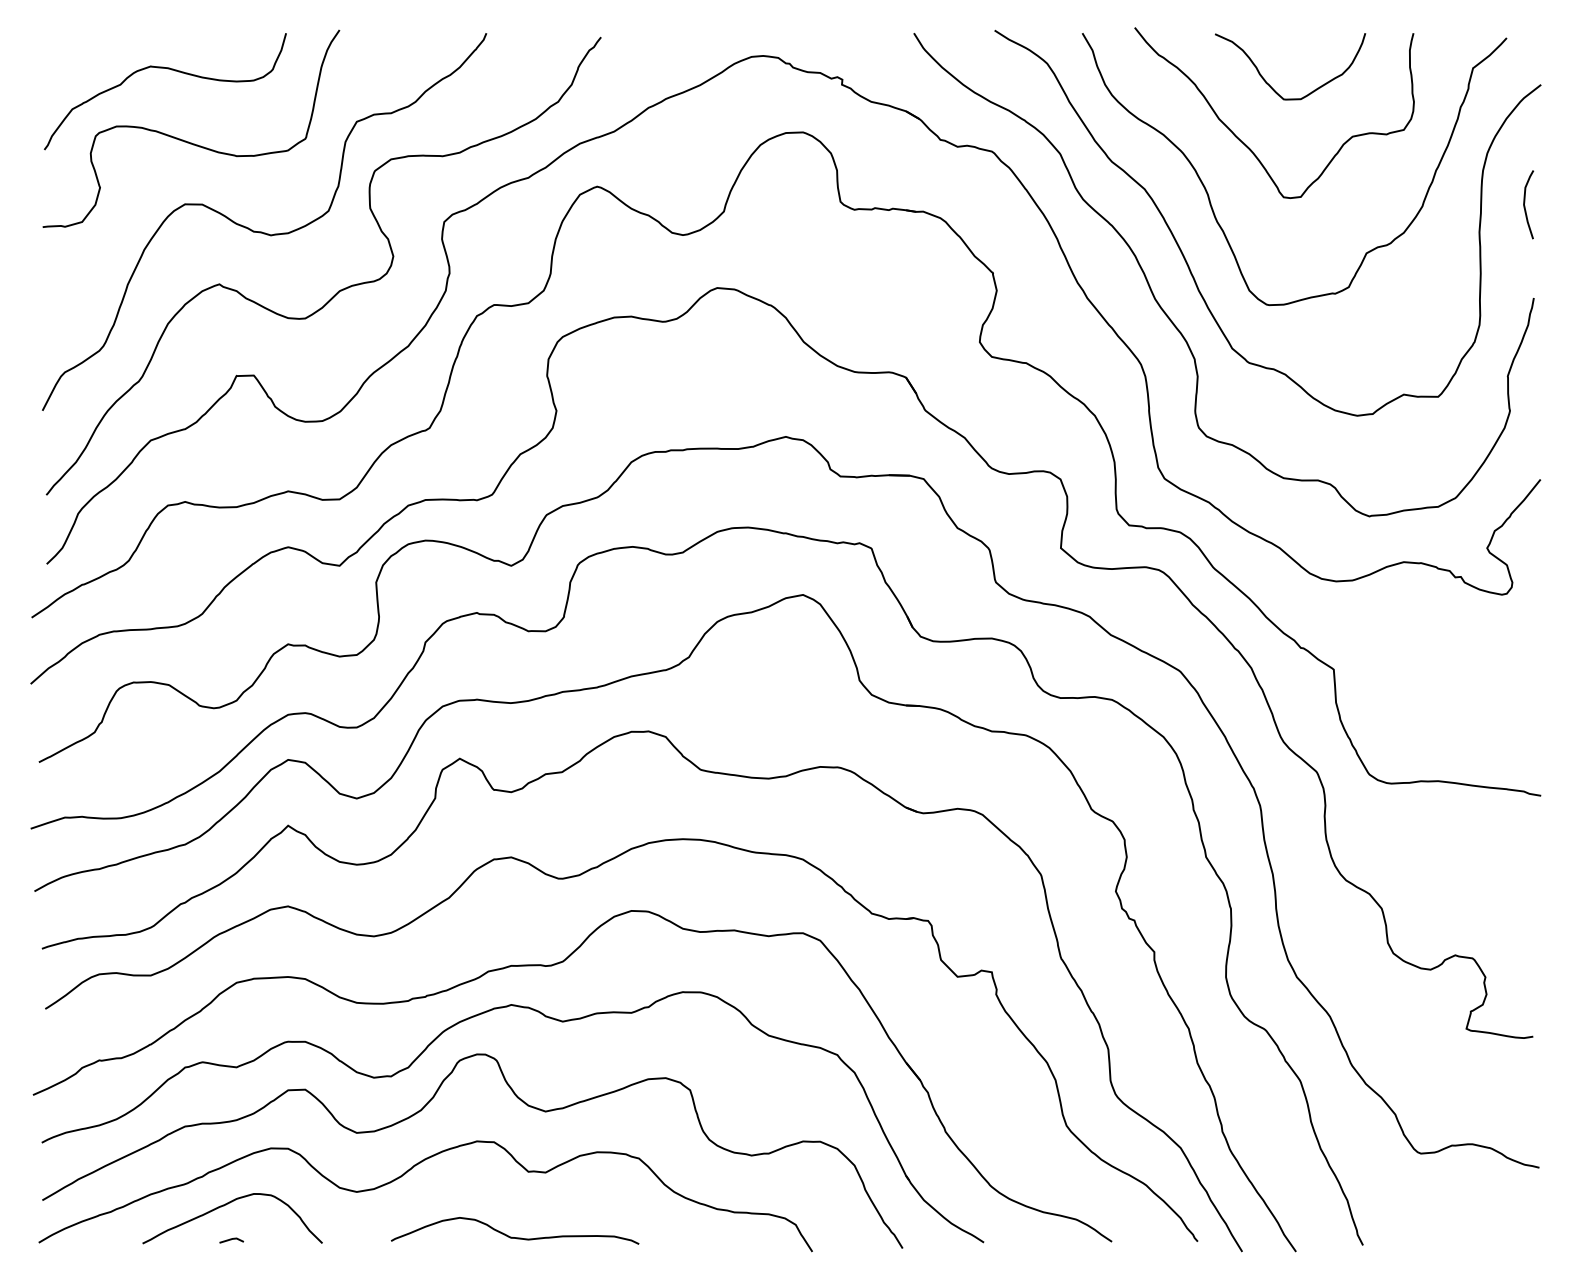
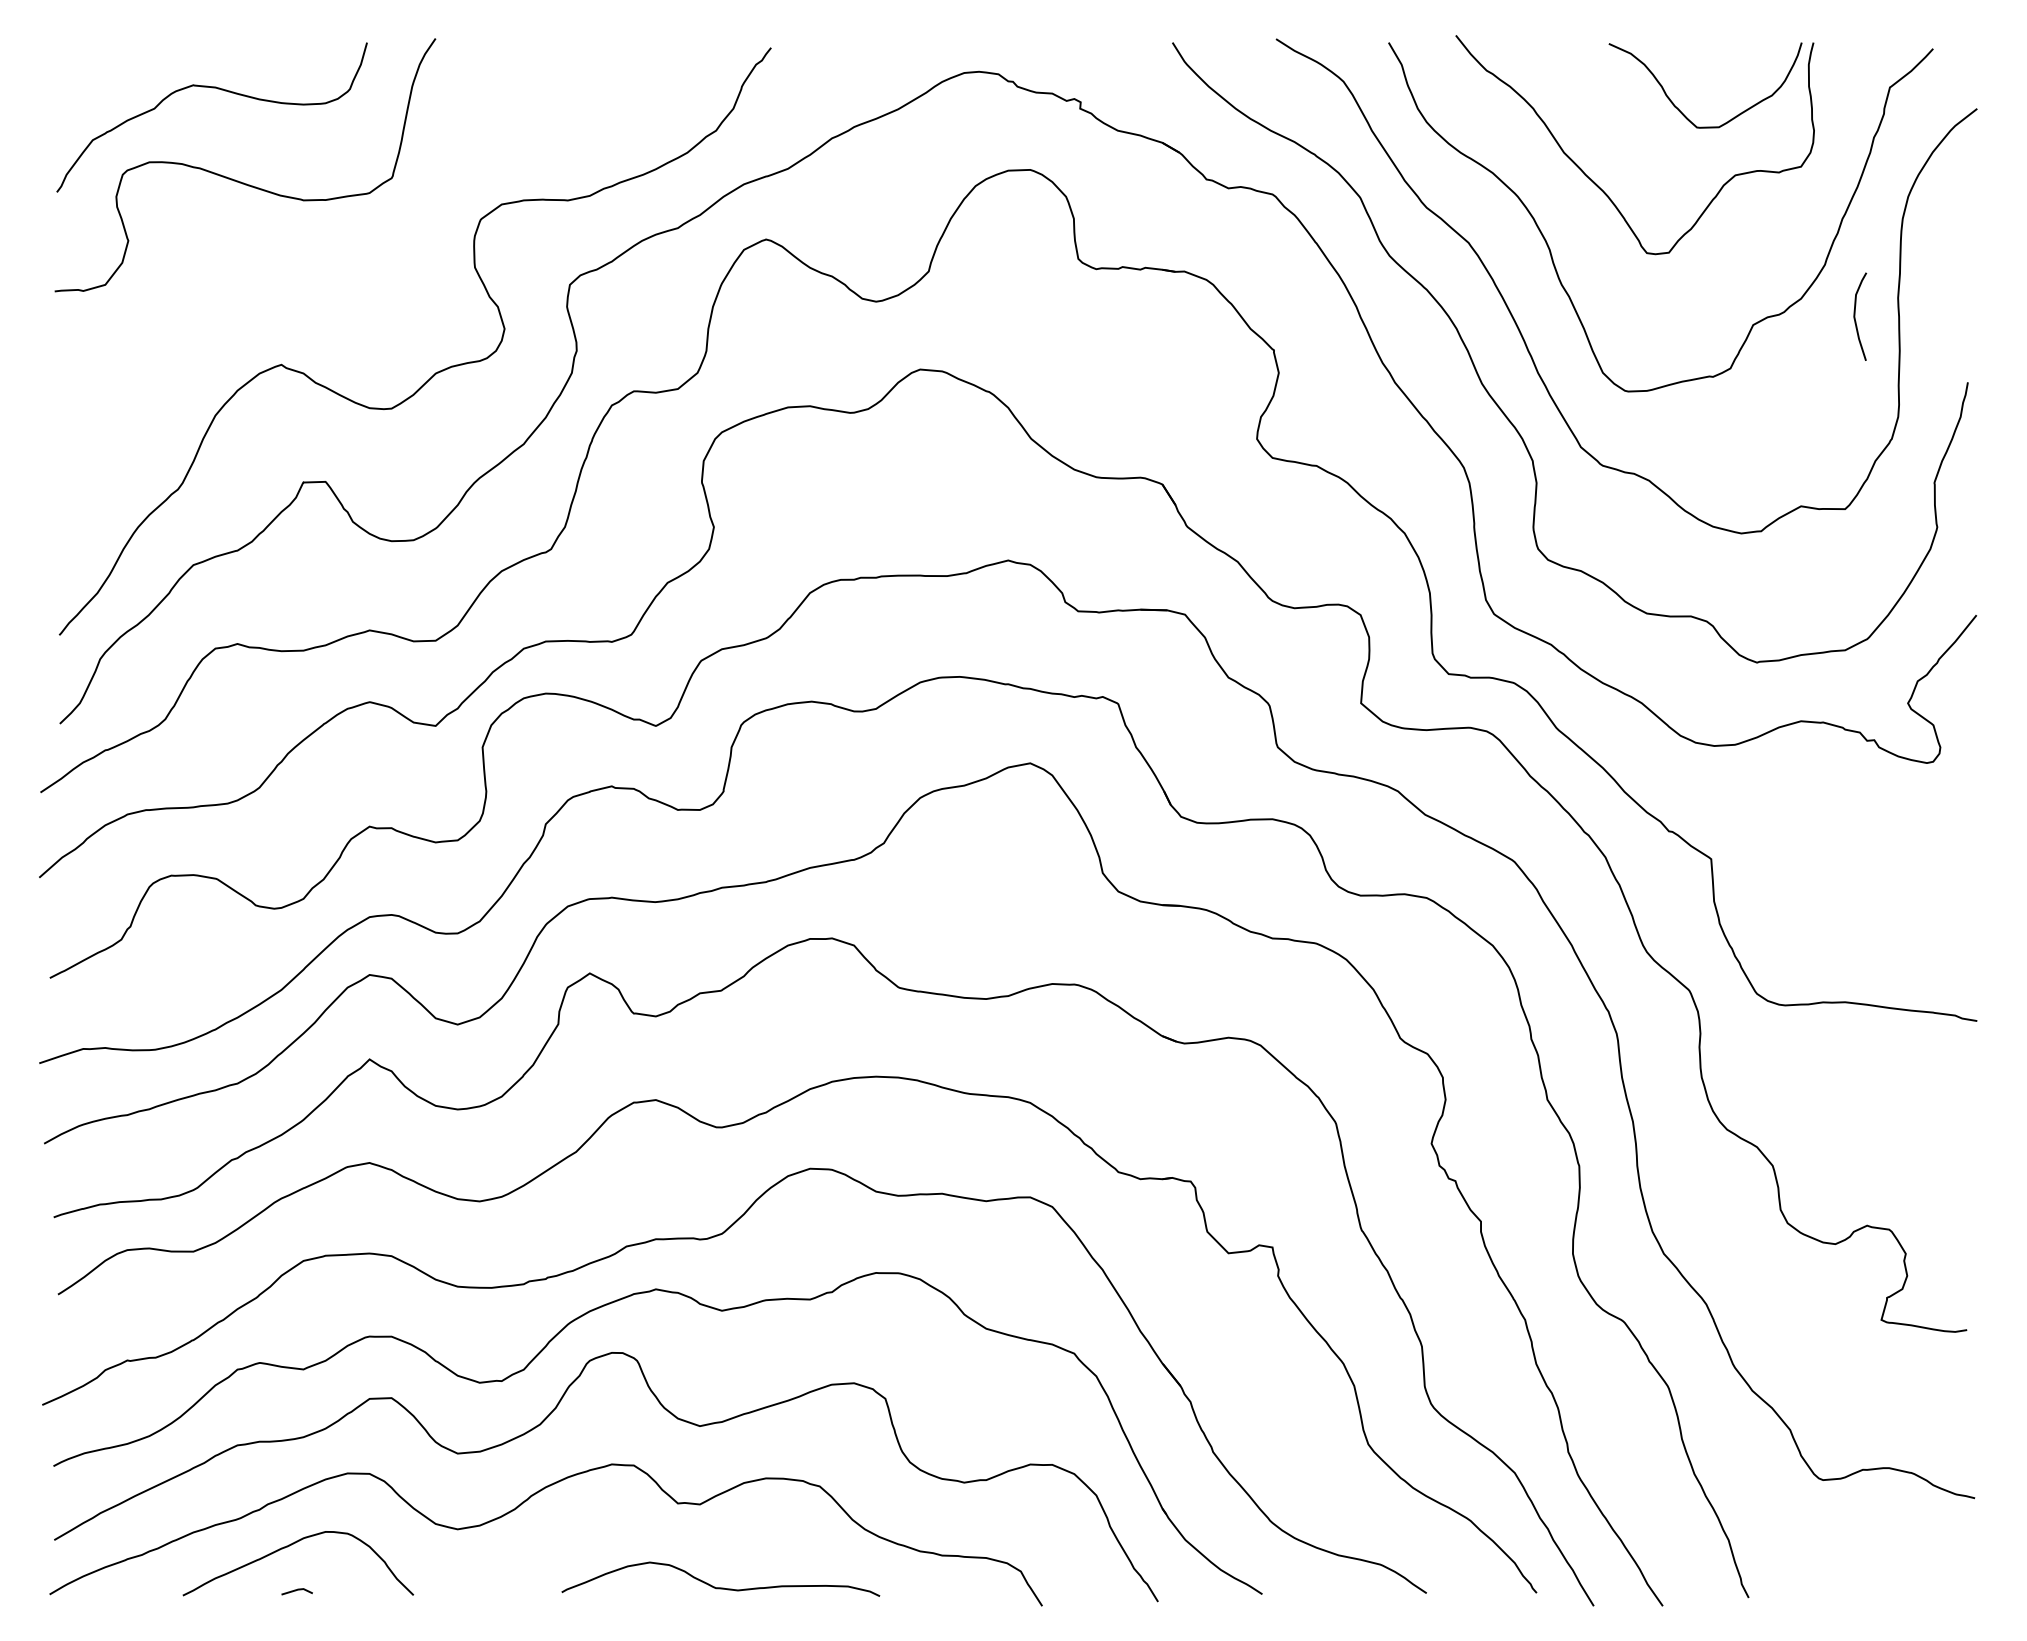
curve: (1270, 86) -> (1680, 110), moved
curve: (1524, 204) -> (1855, 316), moved
curve: (262, 231) -> (336, 297), removed
curve: (514, 1237) -> (720, 1587), moved

